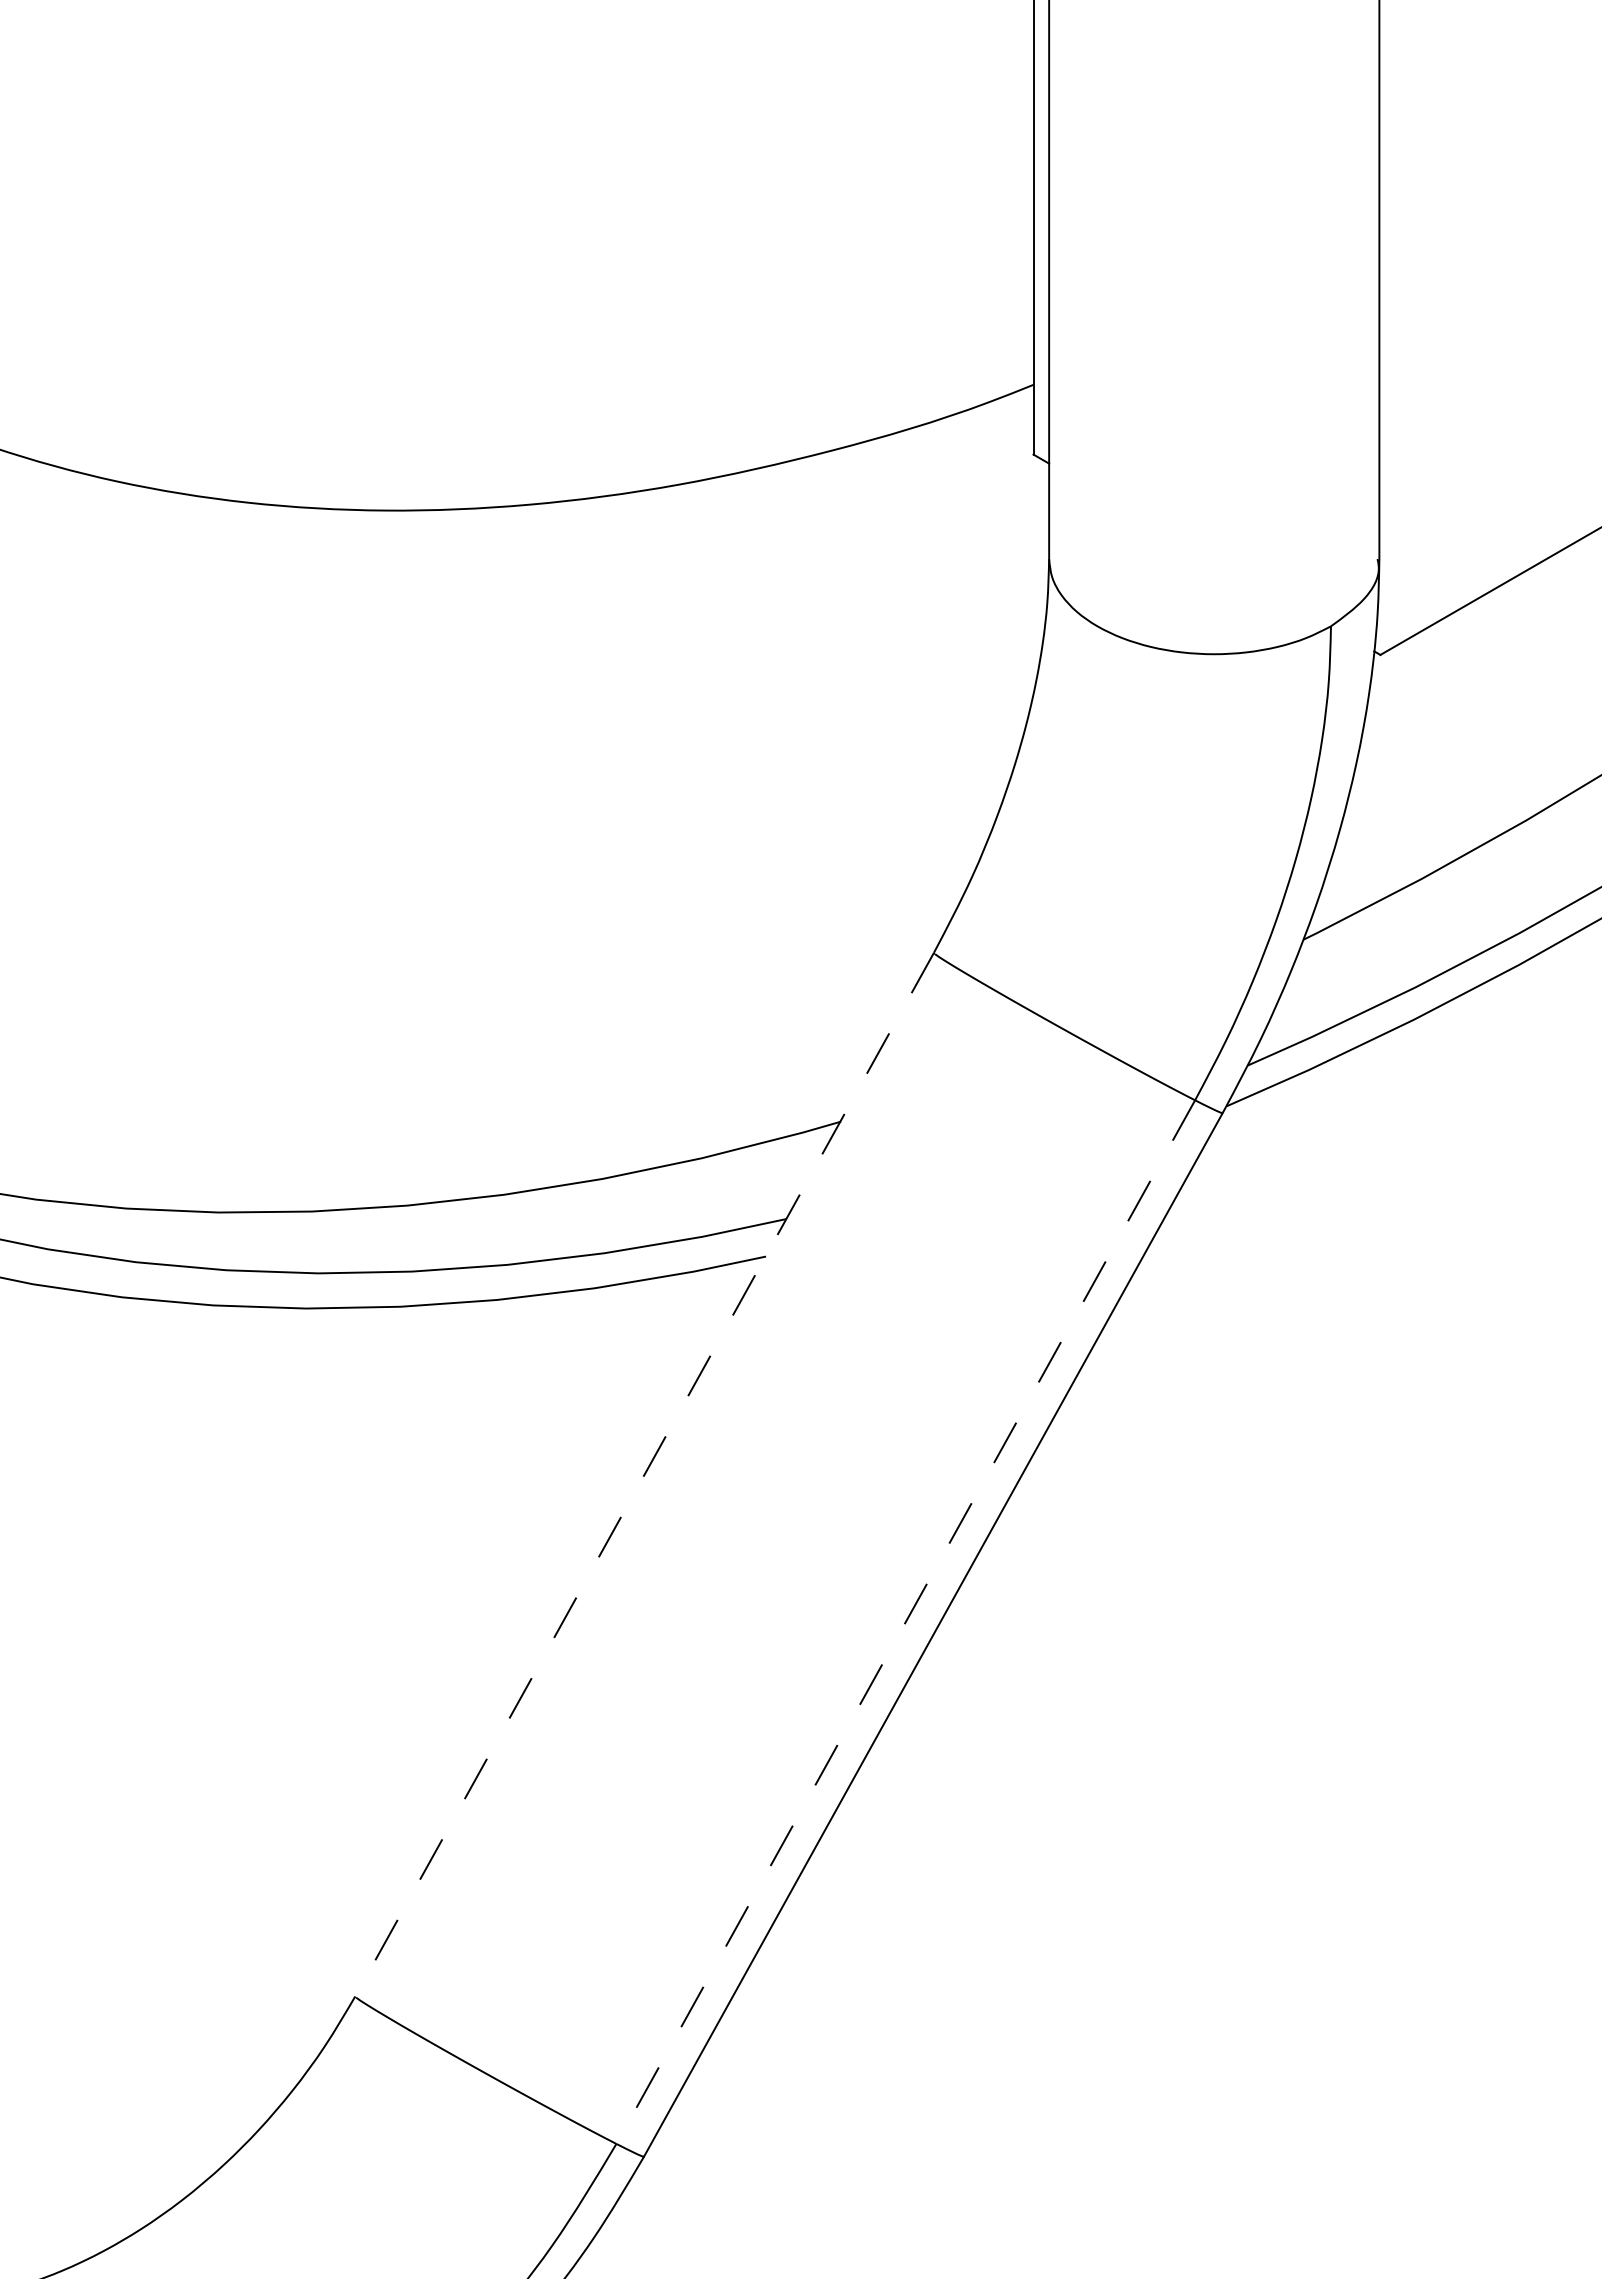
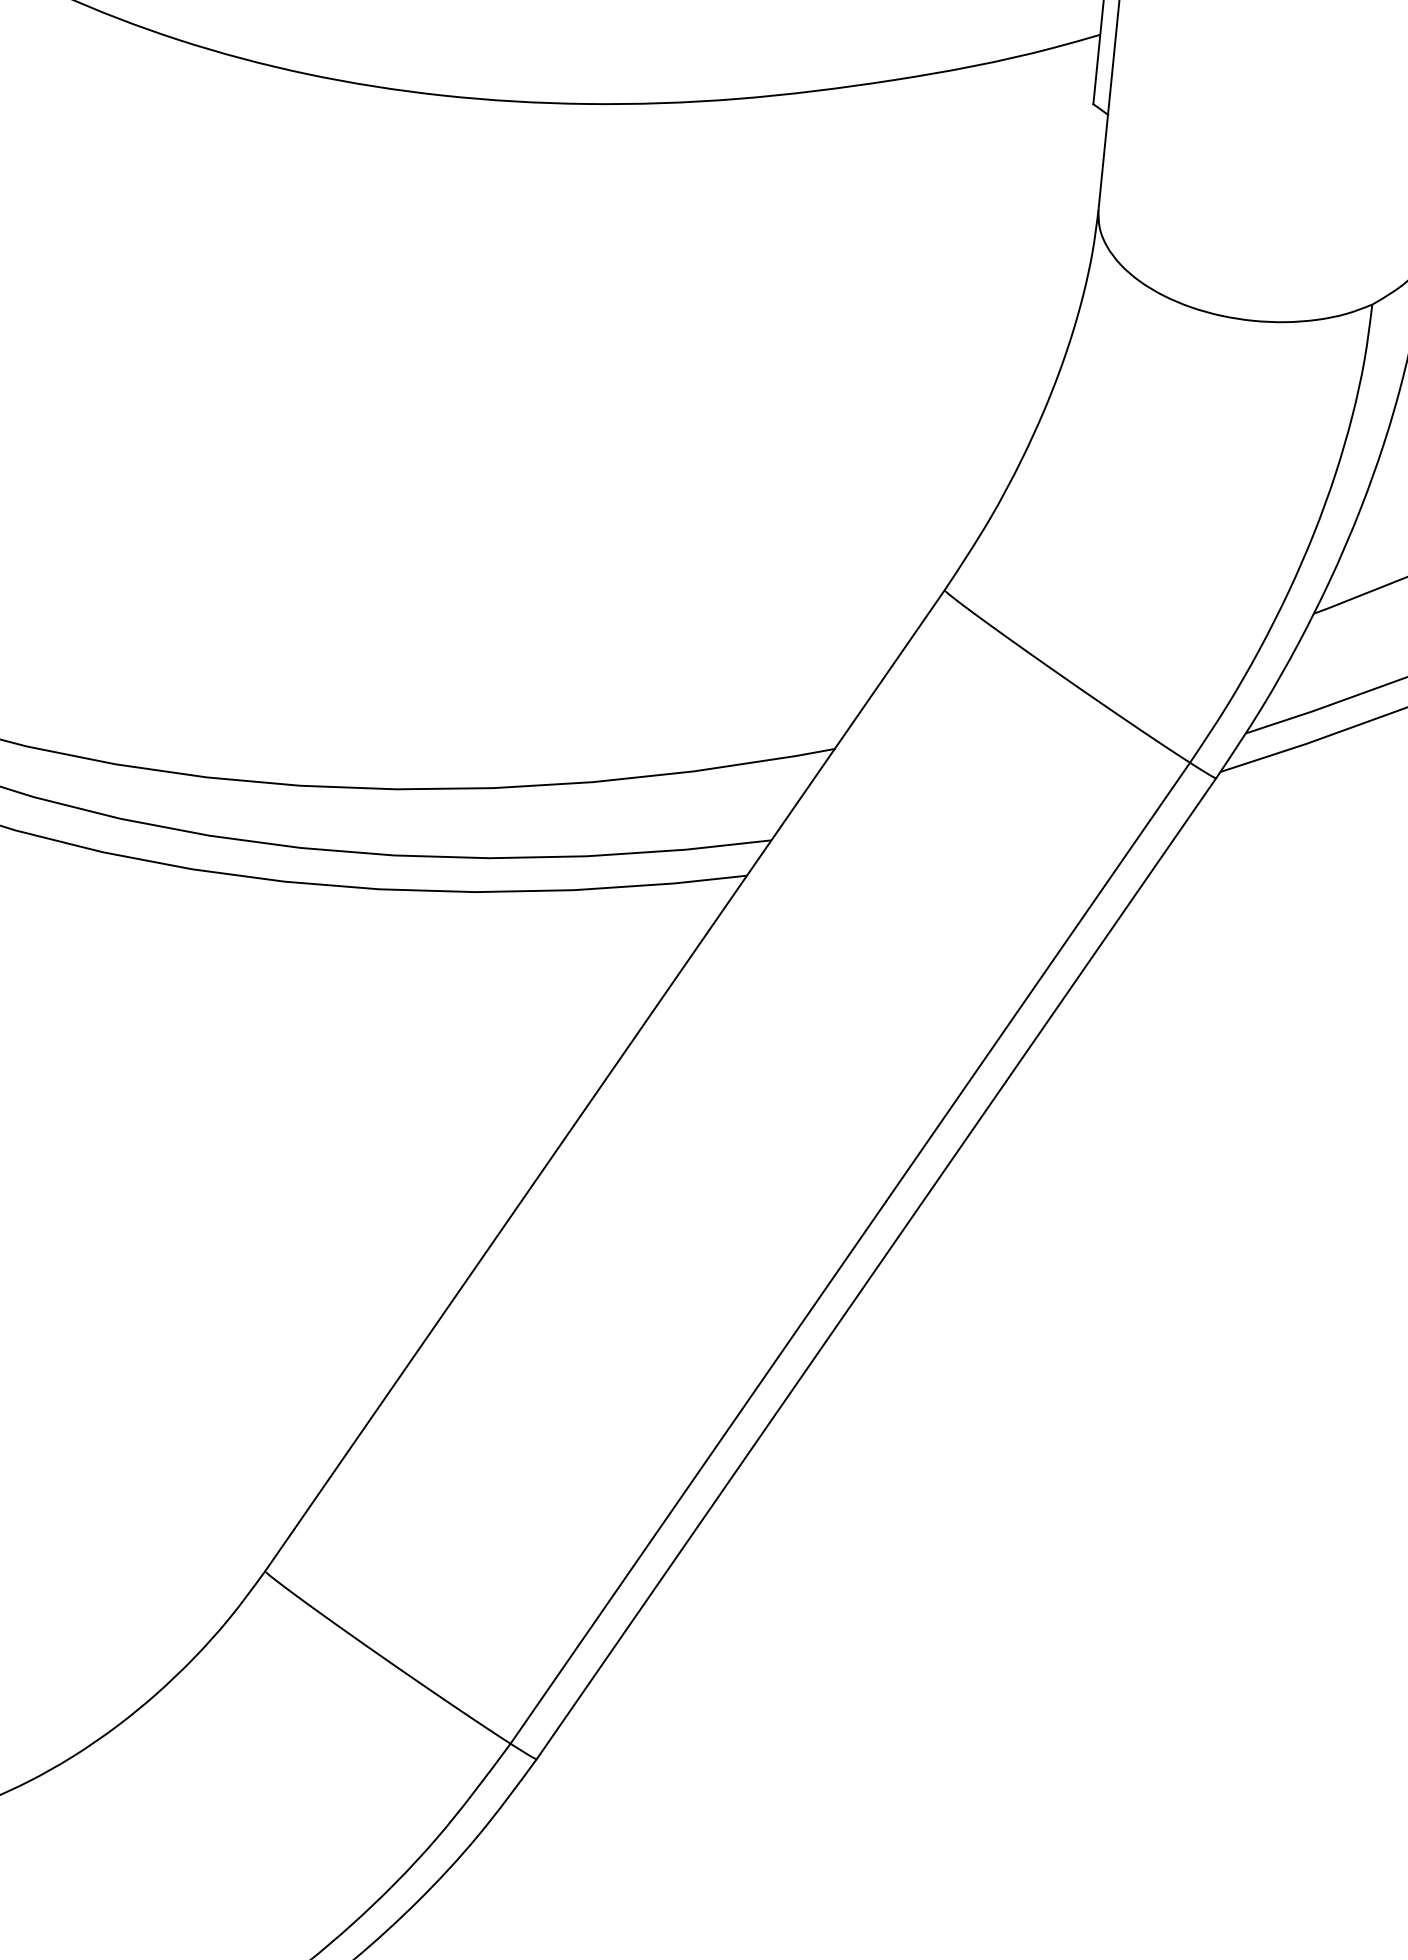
line: (644, 1474) -> (604, 1080), dashed -> solid
line: (905, 1622) -> (849, 1253), dashed -> solid

